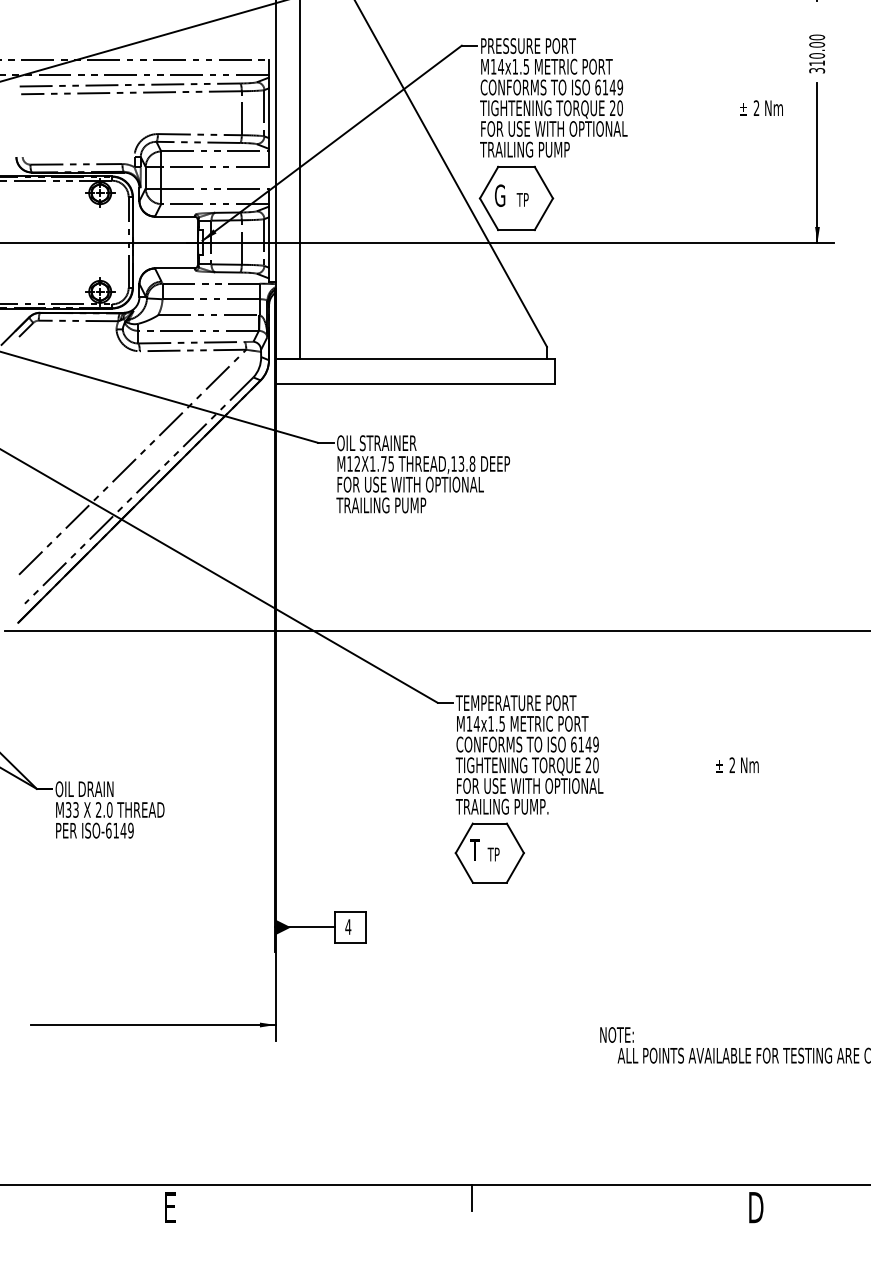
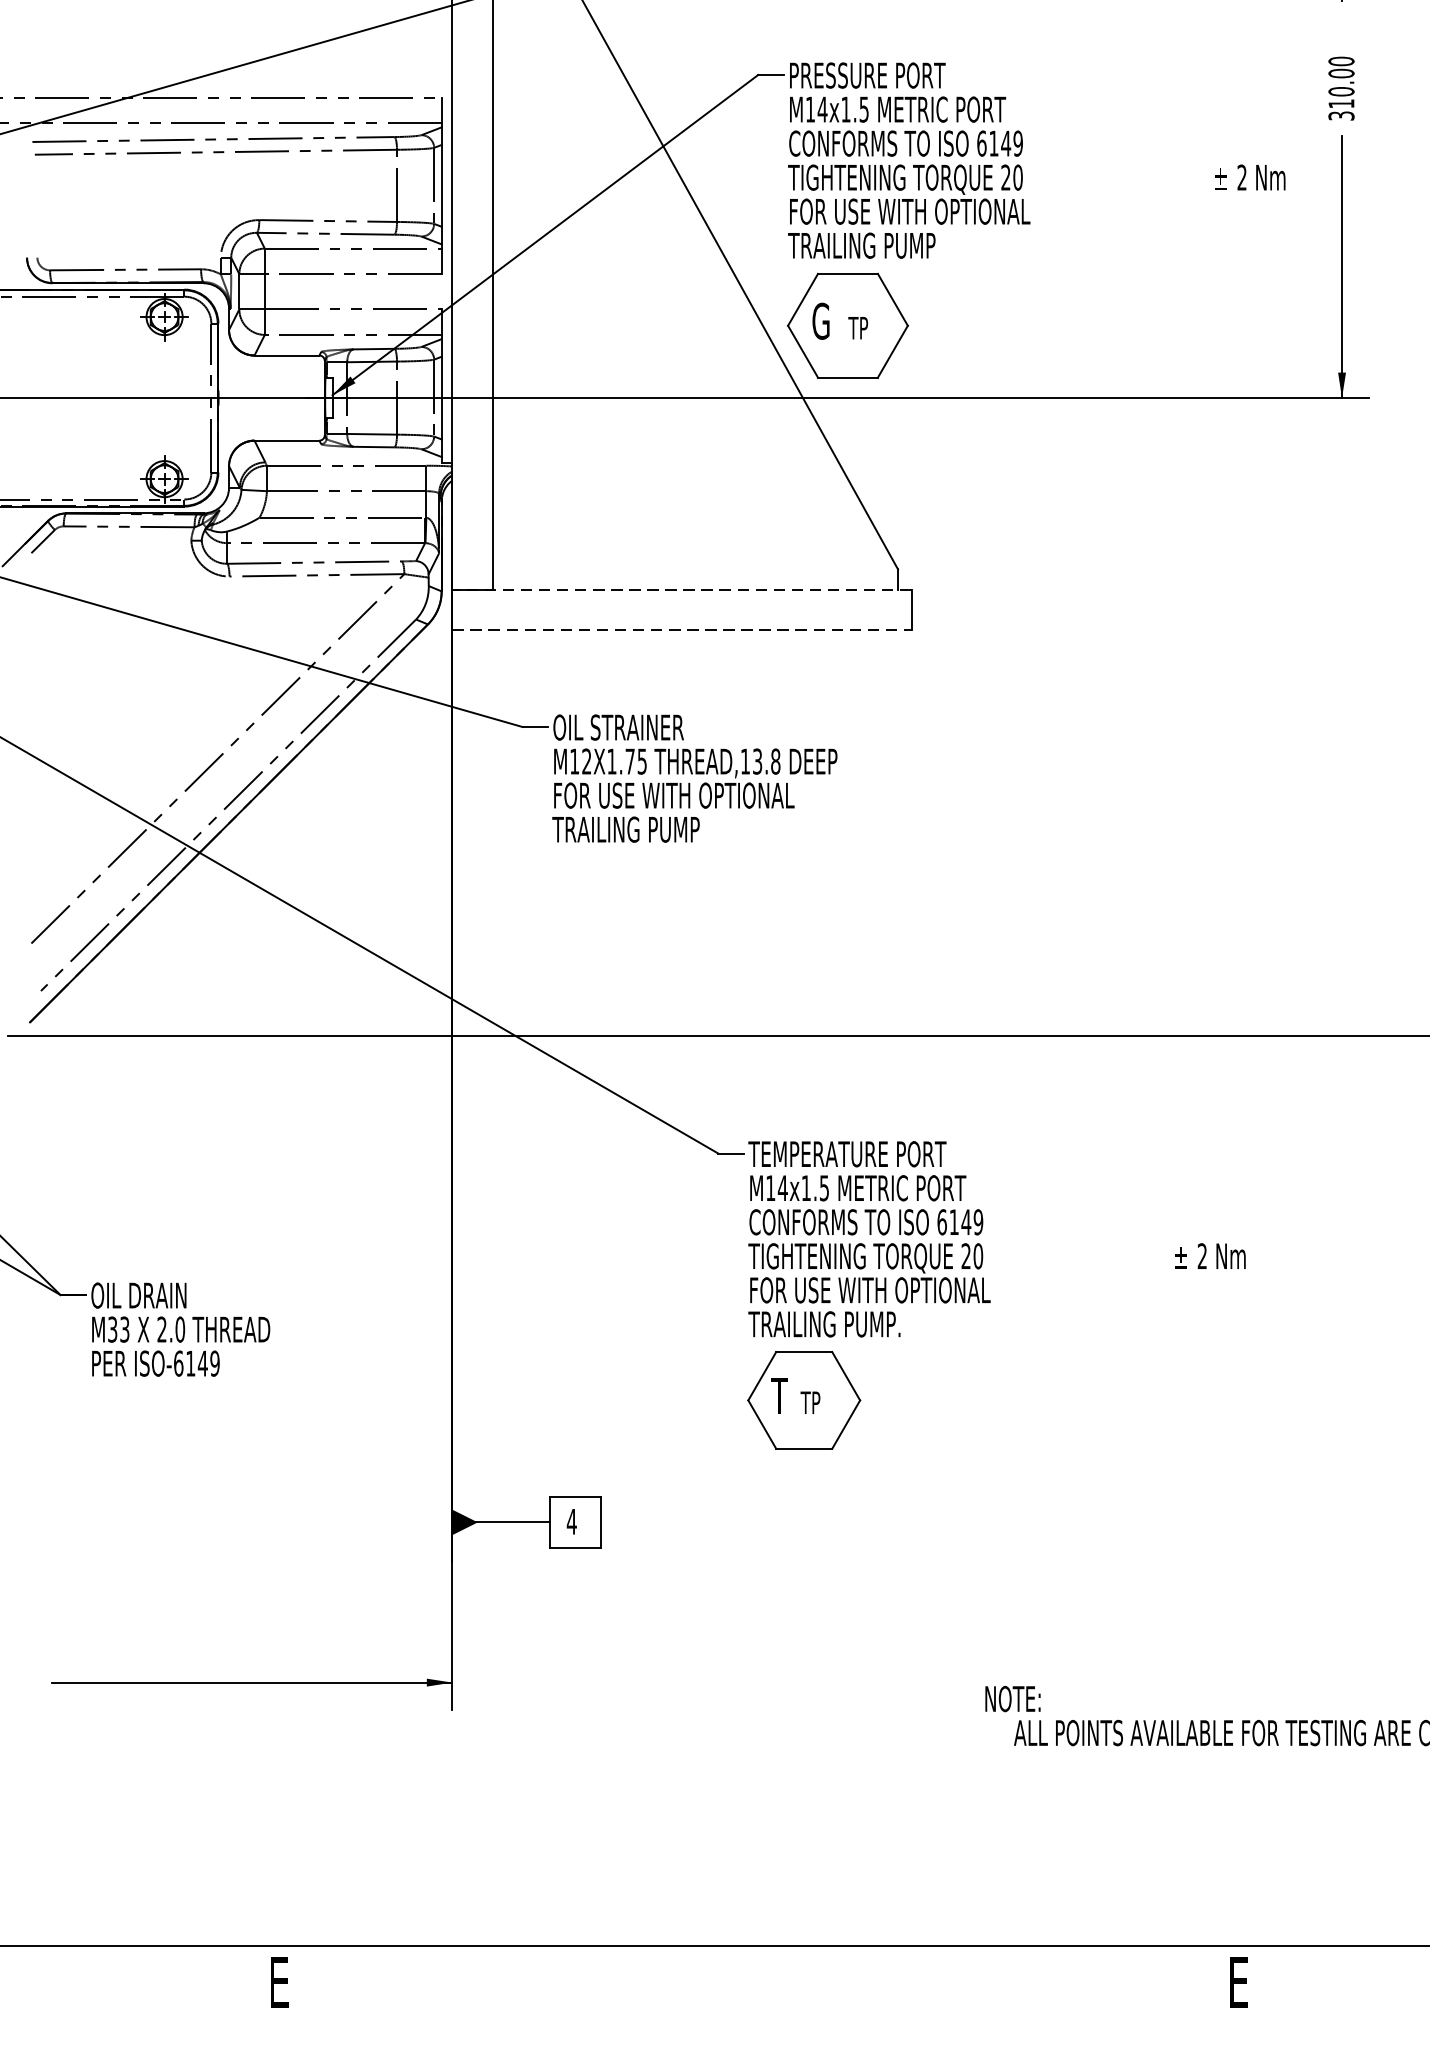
line: (415, 359) -> (682, 590), solid -> dashed
line: (415, 383) -> (682, 629), solid -> dashed
line: (471, 1198) -> (774, 1967), removed
text: (756, 1207) -> (1241, 1982), D -> E

